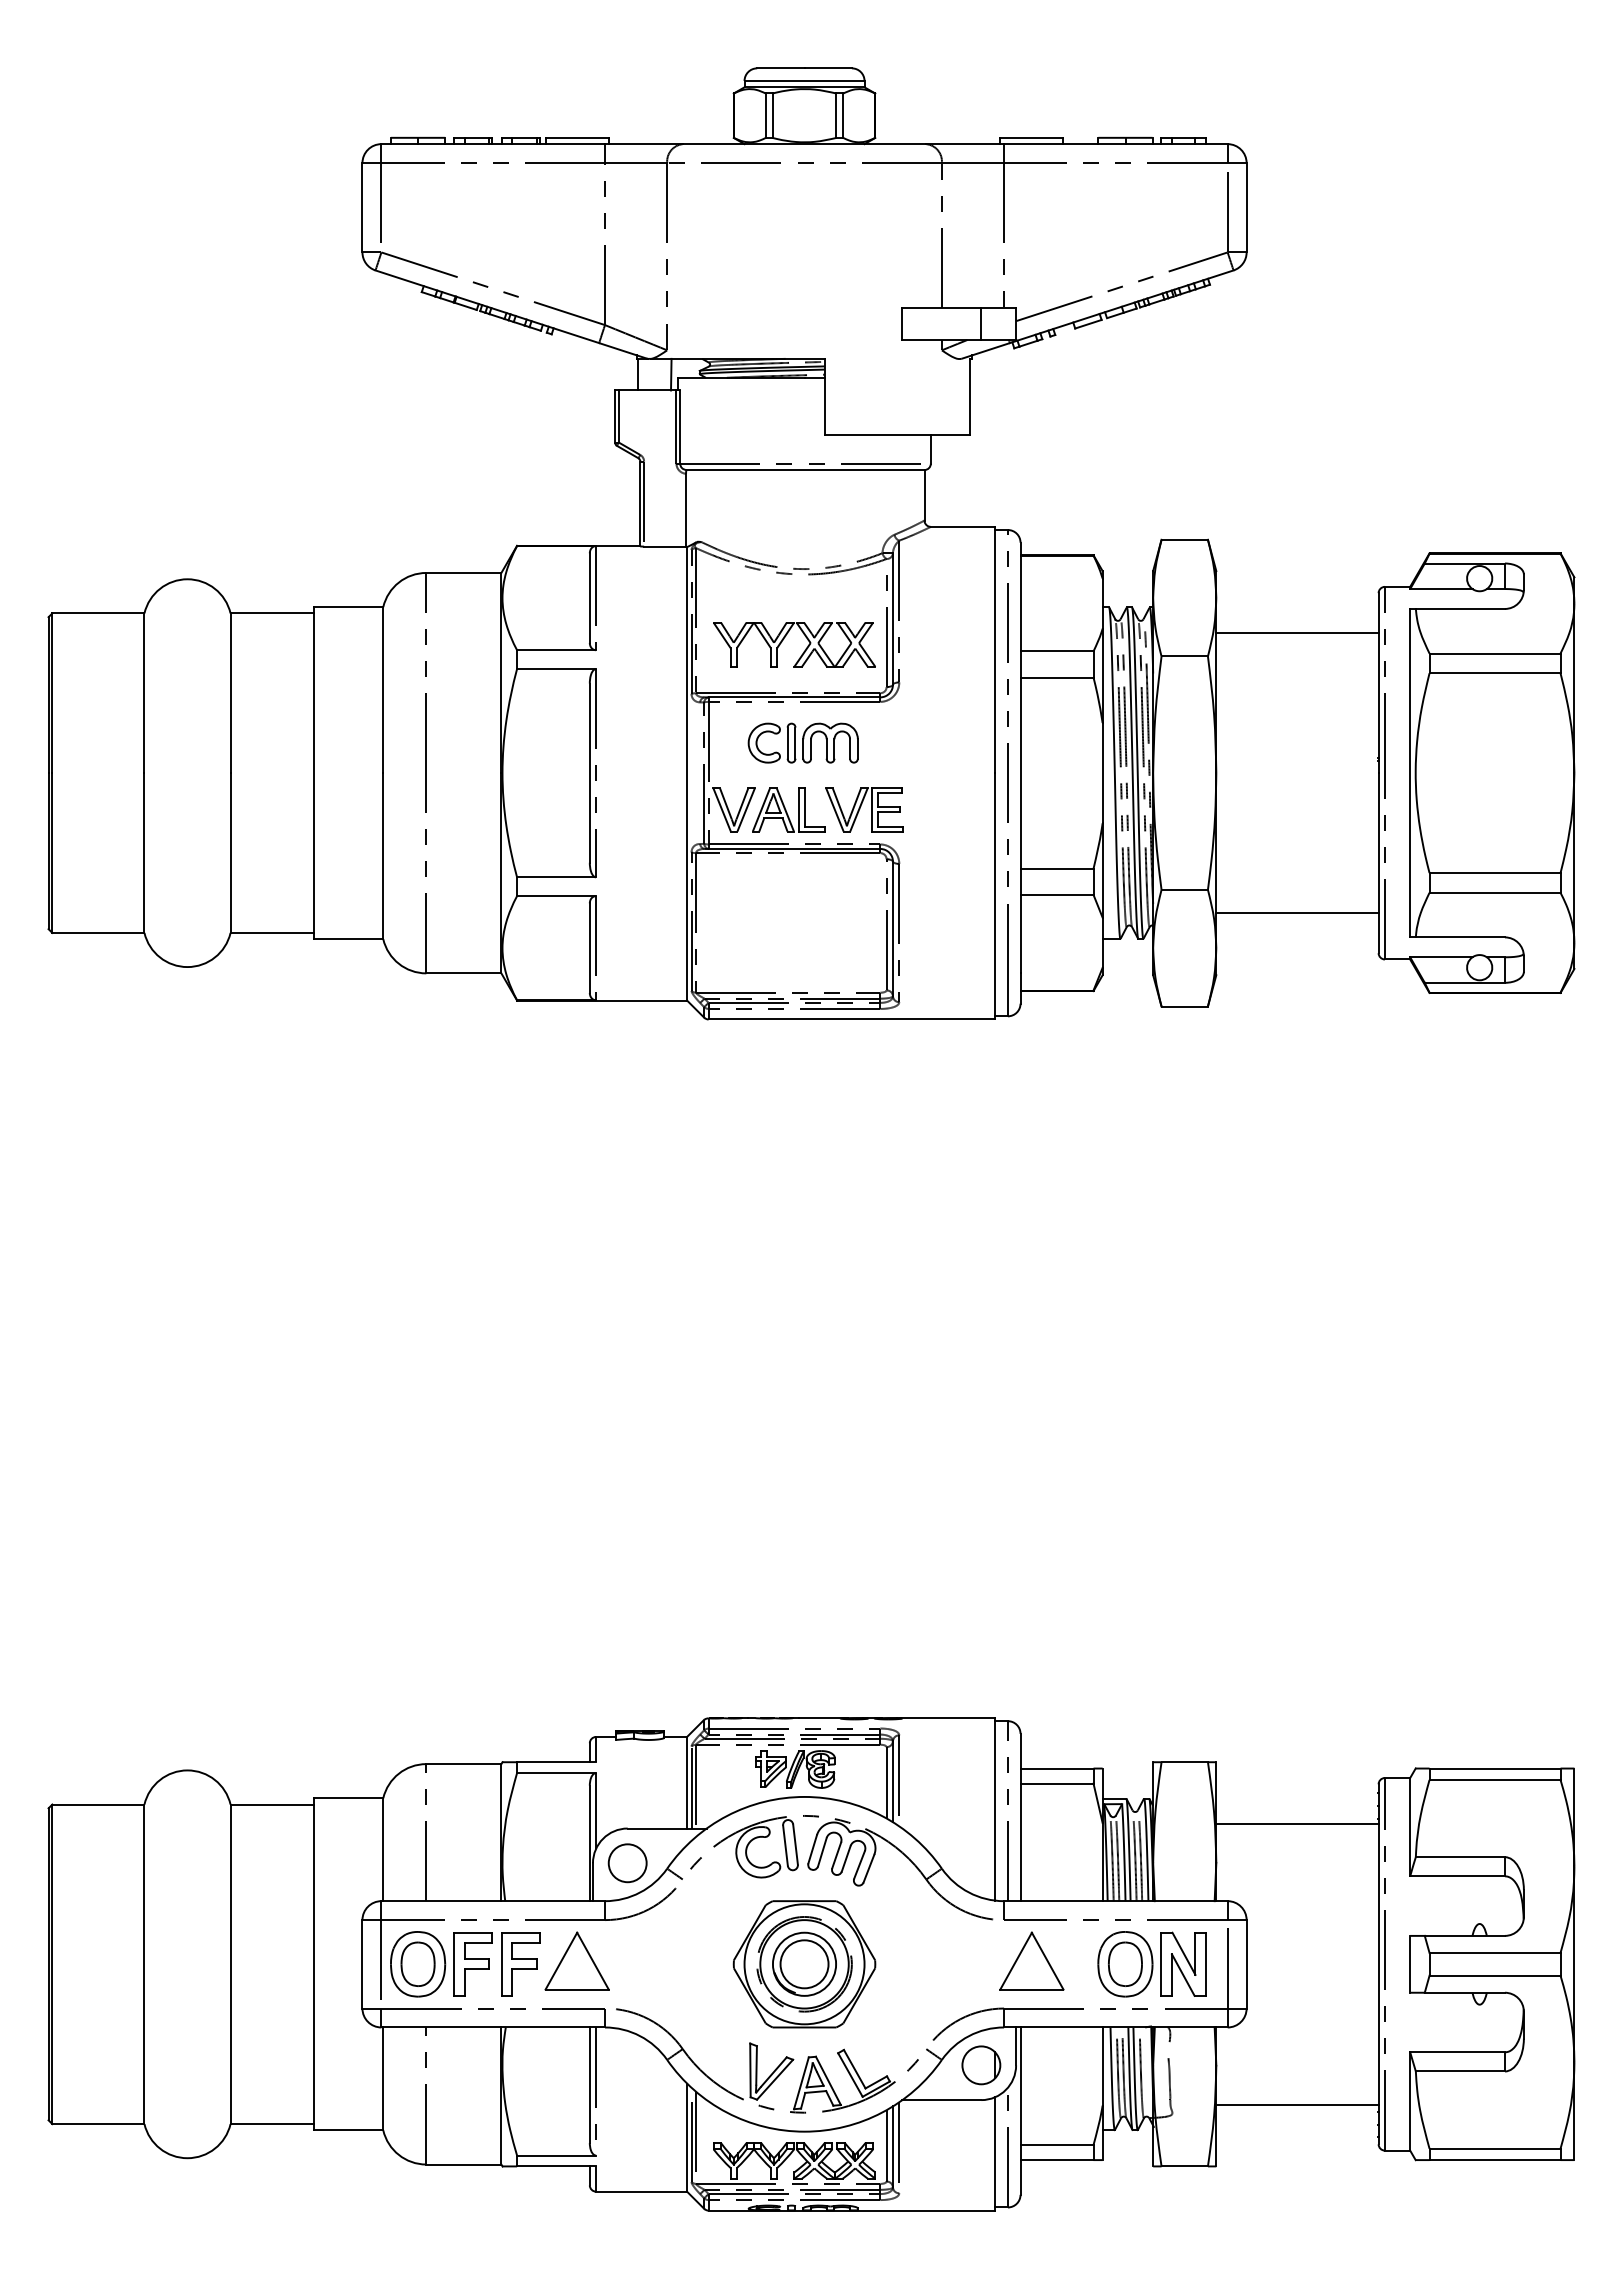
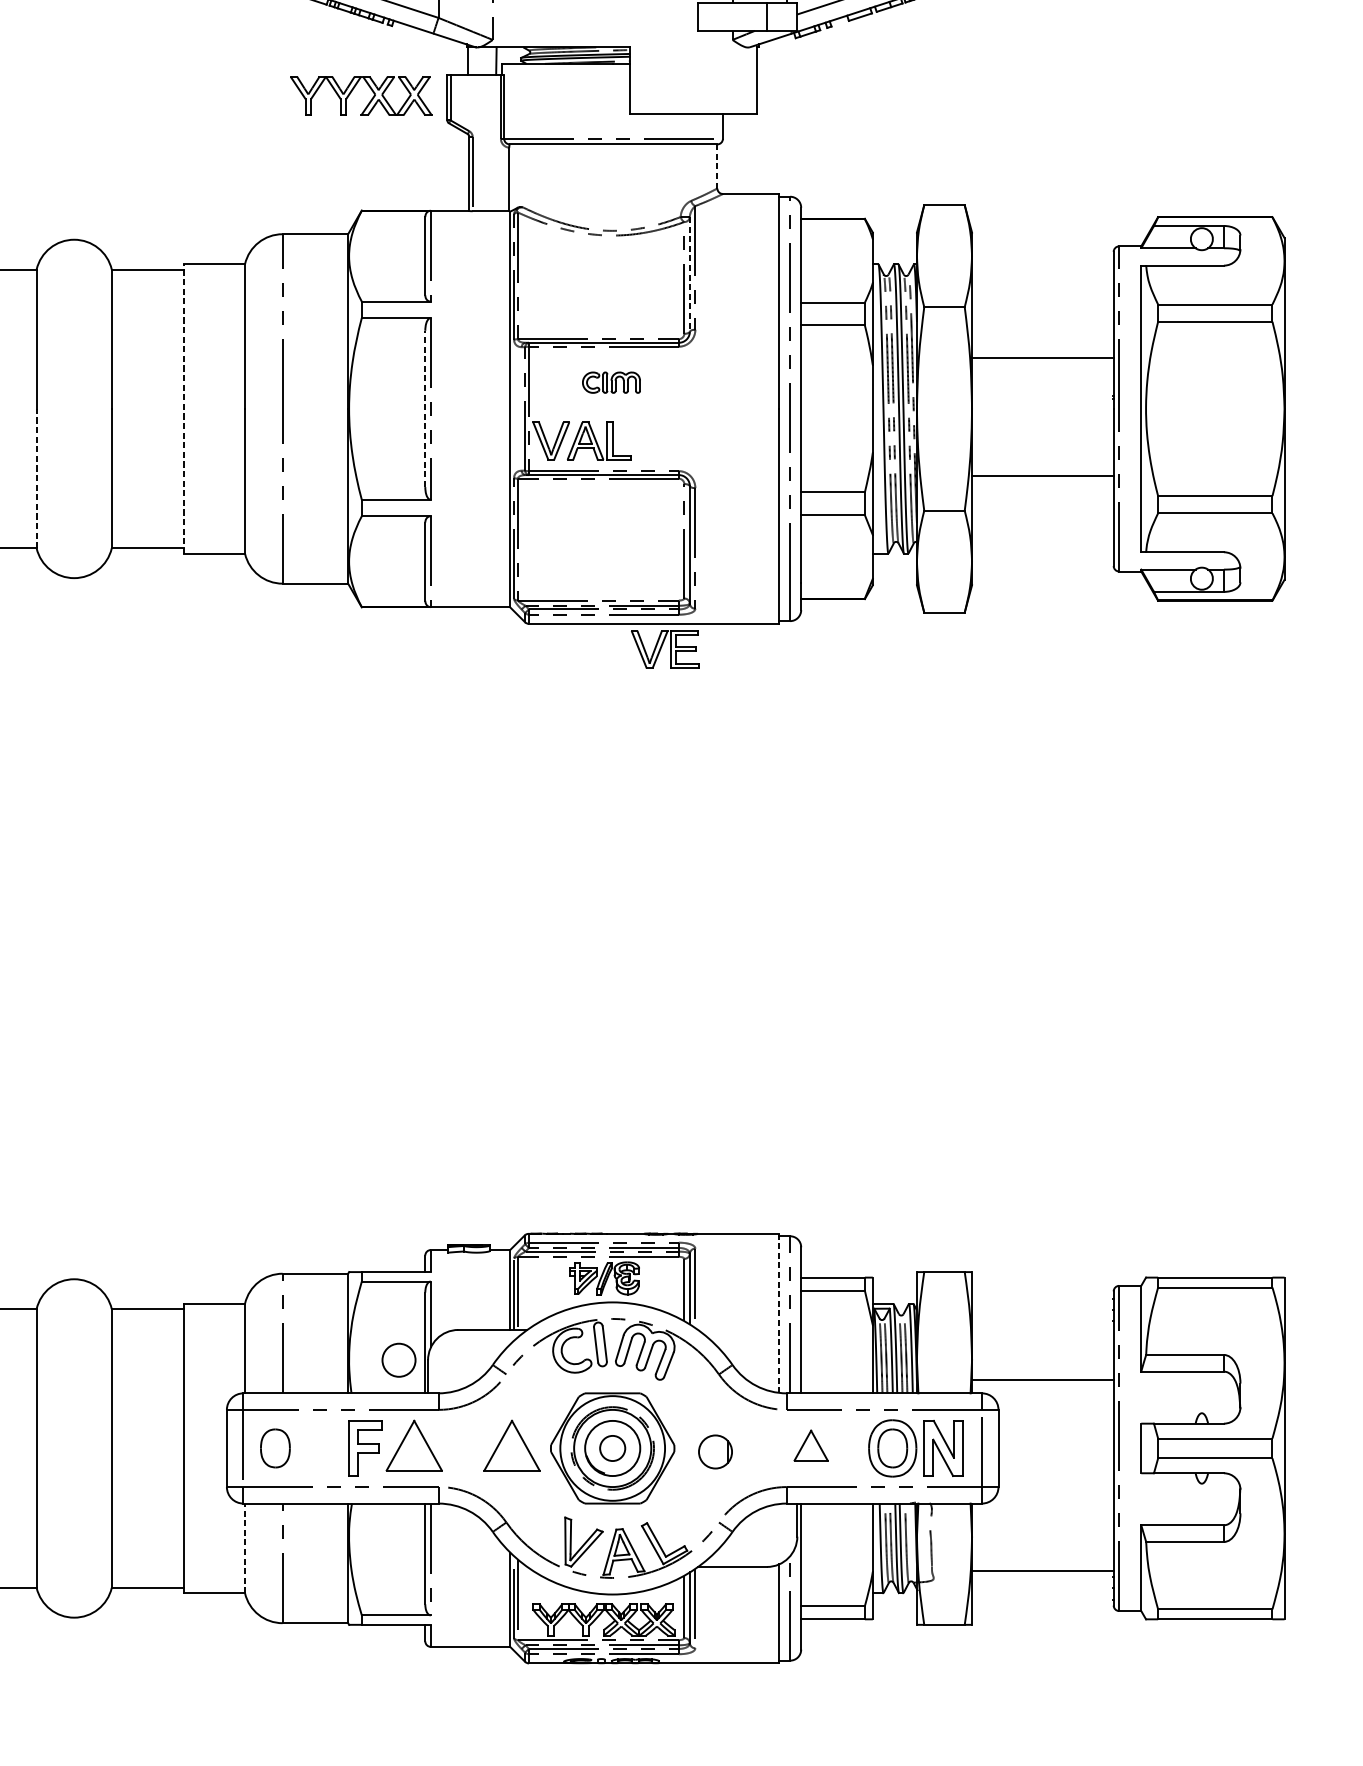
line: (924, 494) -> (717, 165), solid -> dashed
line: (892, 618) -> (689, 273), solid -> dashed
line: (1297, 632) -> (1042, 357), moved
part: (784, 639) -> (352, 91), moved
part: (802, 742) -> (610, 382), size x0.6
line: (313, 772) -> (184, 408), solid -> dashed
line: (589, 773) -> (425, 409), solid -> dashed
part: (864, 809) -> (665, 649), moved
line: (144, 853) -> (36, 479), solid -> dashed
line: (1297, 913) -> (1042, 476), moved
line: (995, 1809) -> (779, 1313), solid -> dashed
line: (1297, 1824) -> (1042, 1380), moved
circle: (627, 1863) -> (398, 1360), moved
part: (688, 1960) -> (511, 1445), added
part: (1031, 1960) -> (810, 1445), size x0.6
part: (441, 1964) -> (295, 1448), removed
circle: (804, 1964) -> (612, 1448), size x0.6
part: (981, 2065) -> (715, 1452), moved
line: (383, 2078) -> (245, 1548), solid -> dashed

